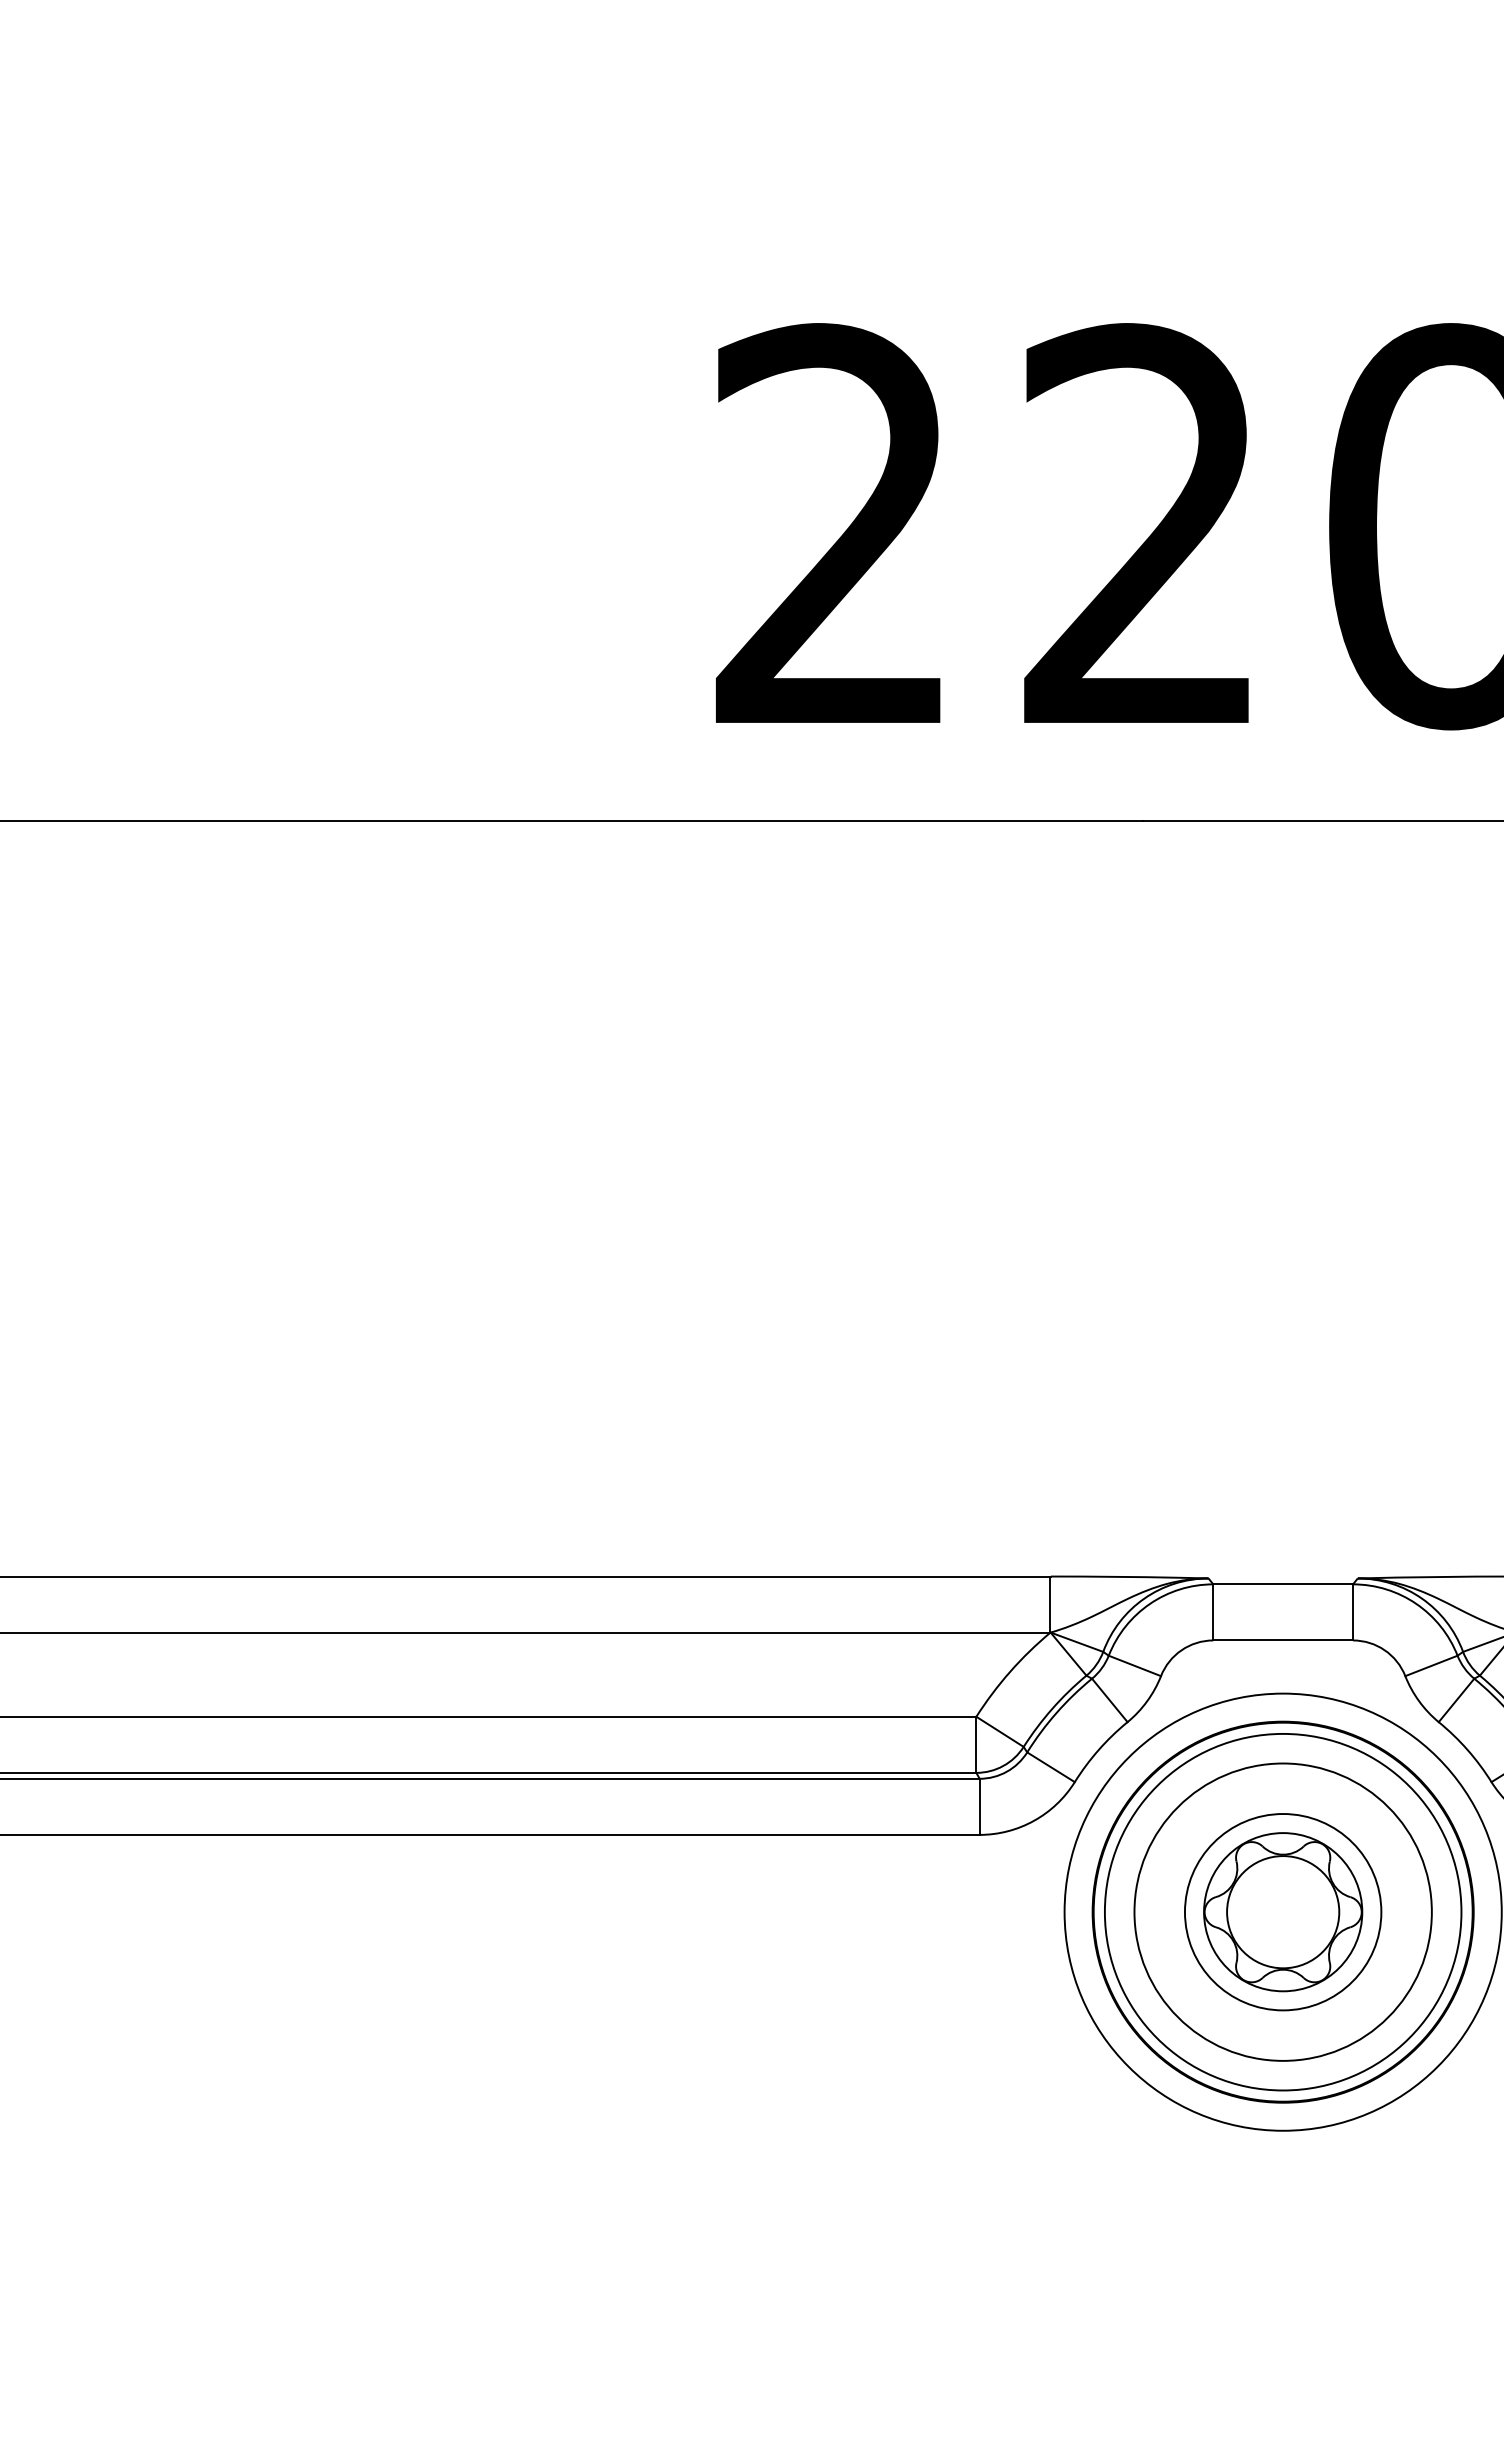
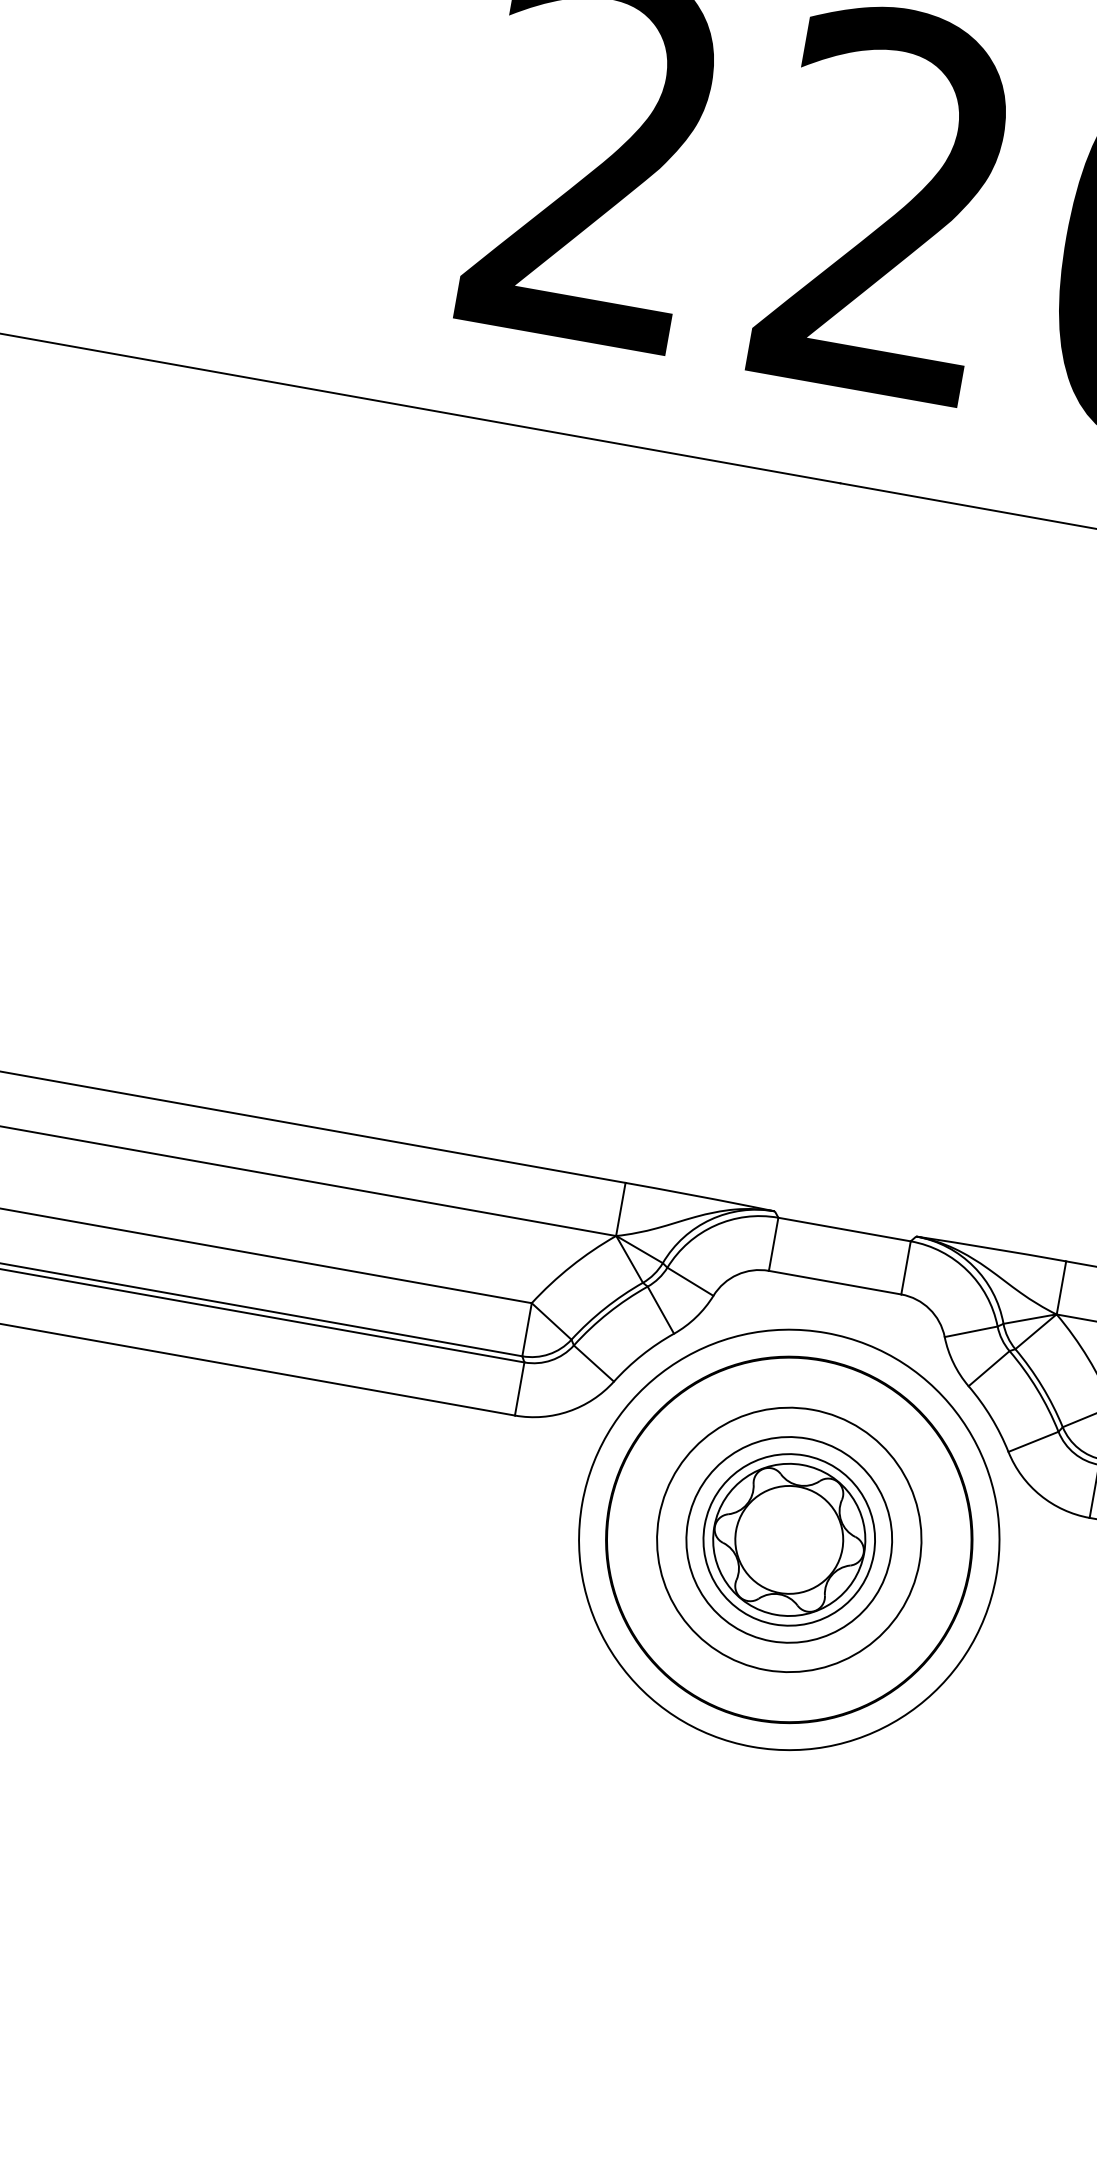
circle: (1282, 1911) -> (788, 1539), size x0.6
circle: (1282, 1911) -> (788, 1539), size x0.6
circle: (1282, 1912) -> (788, 1540), size x1.4

